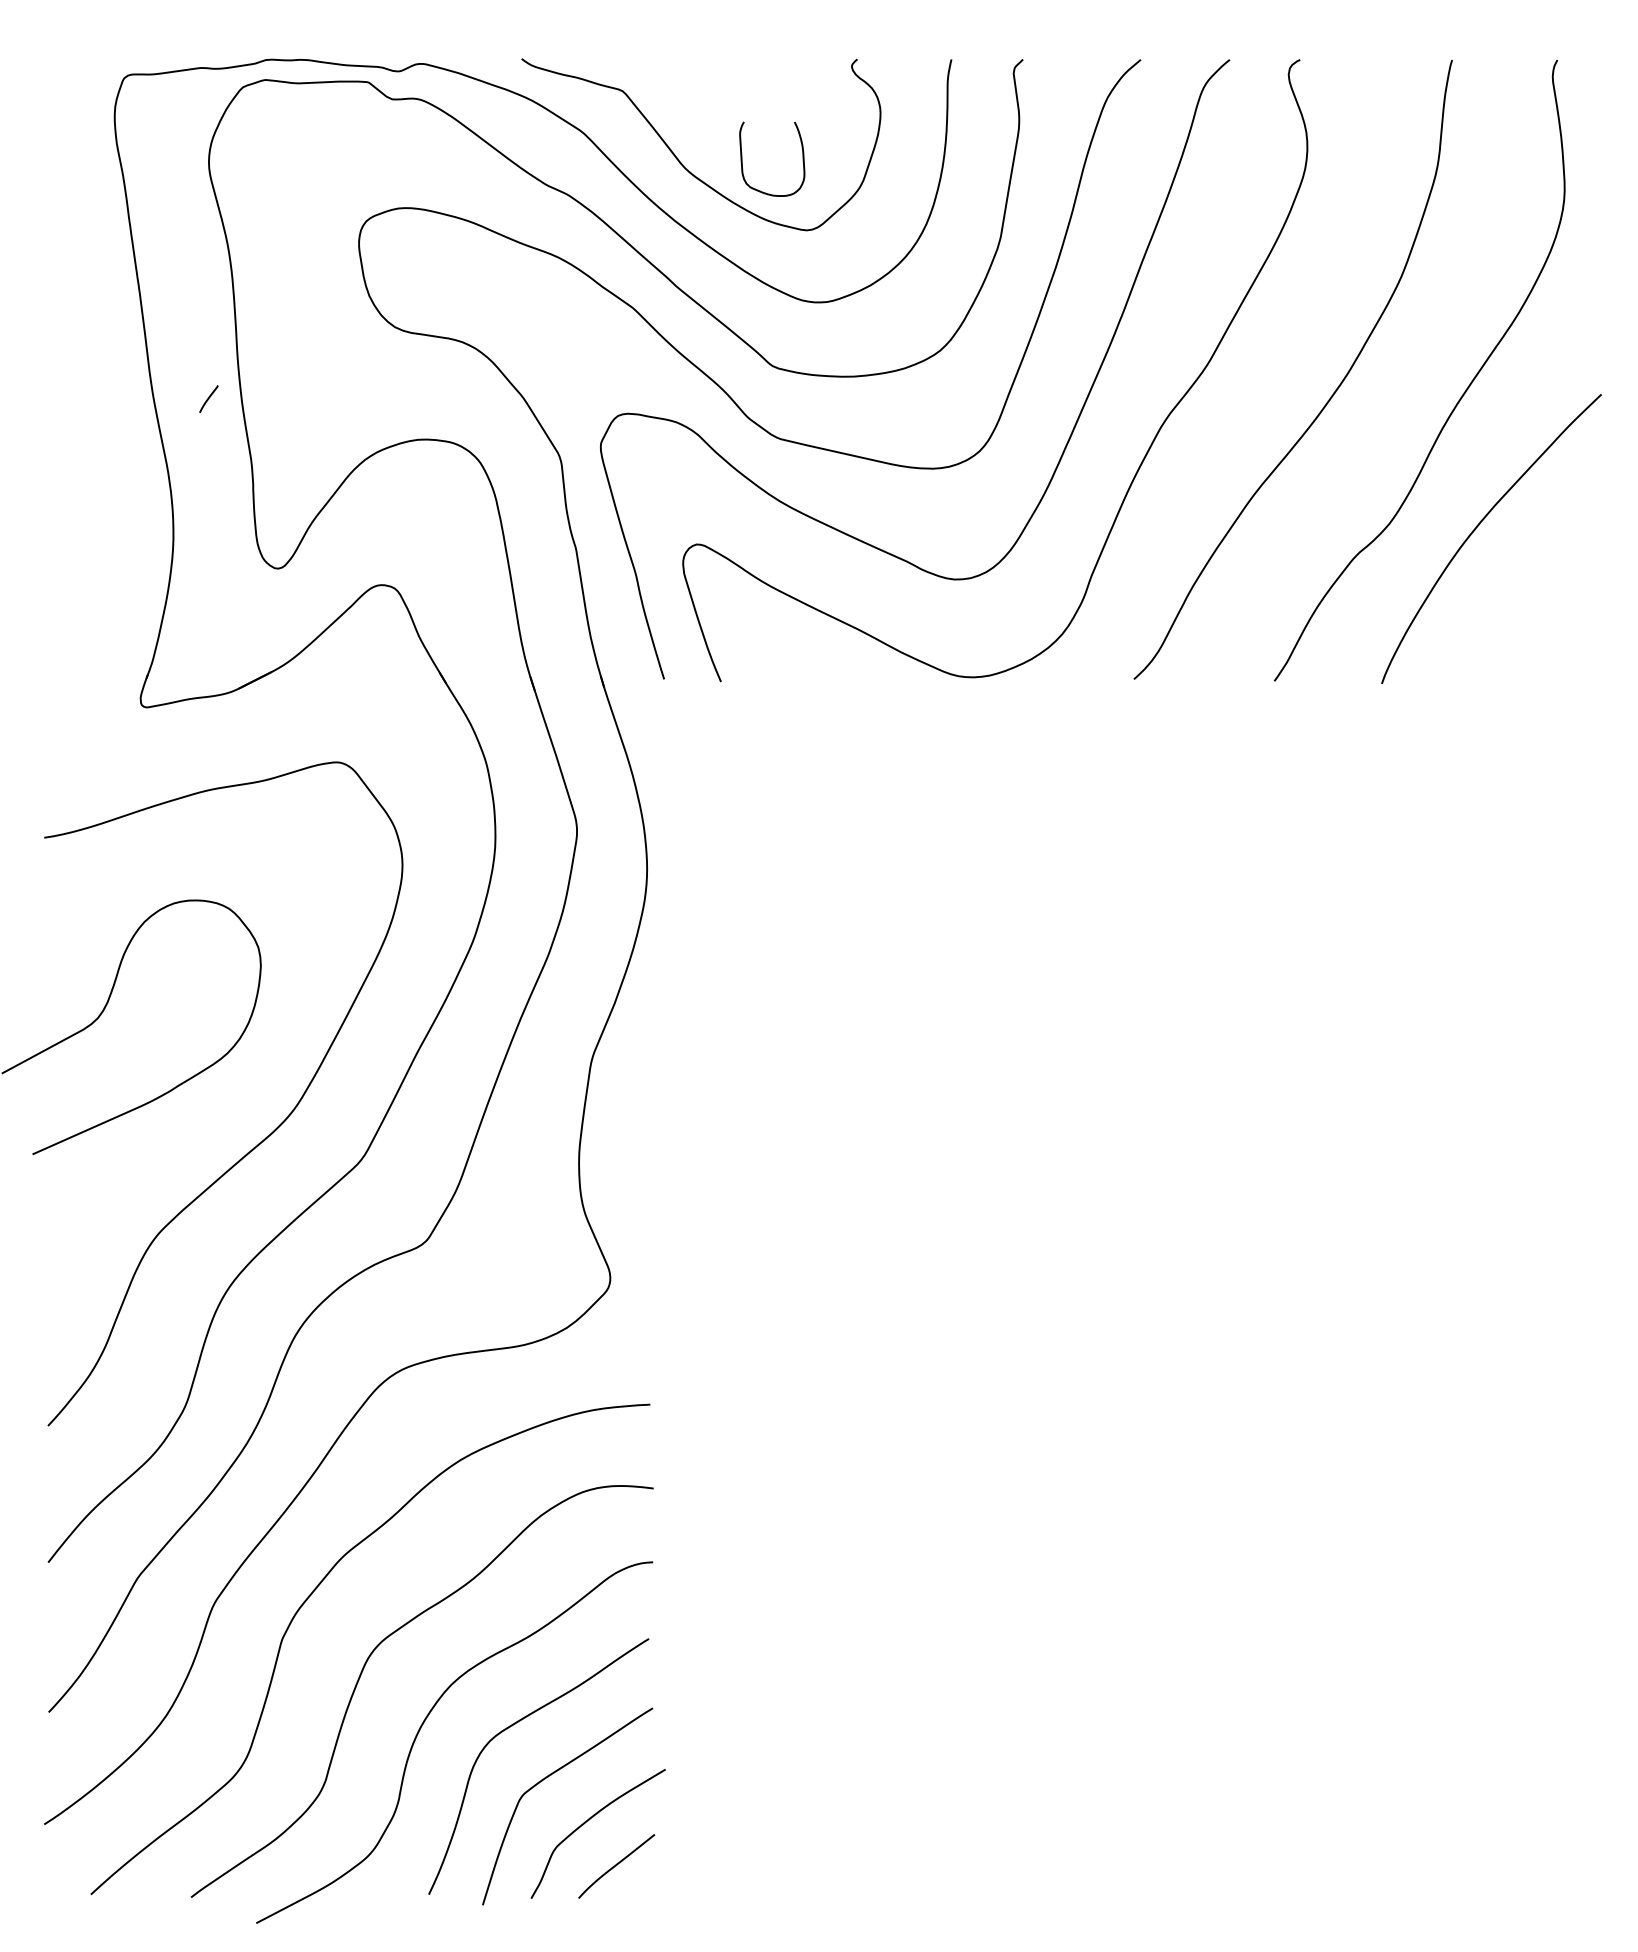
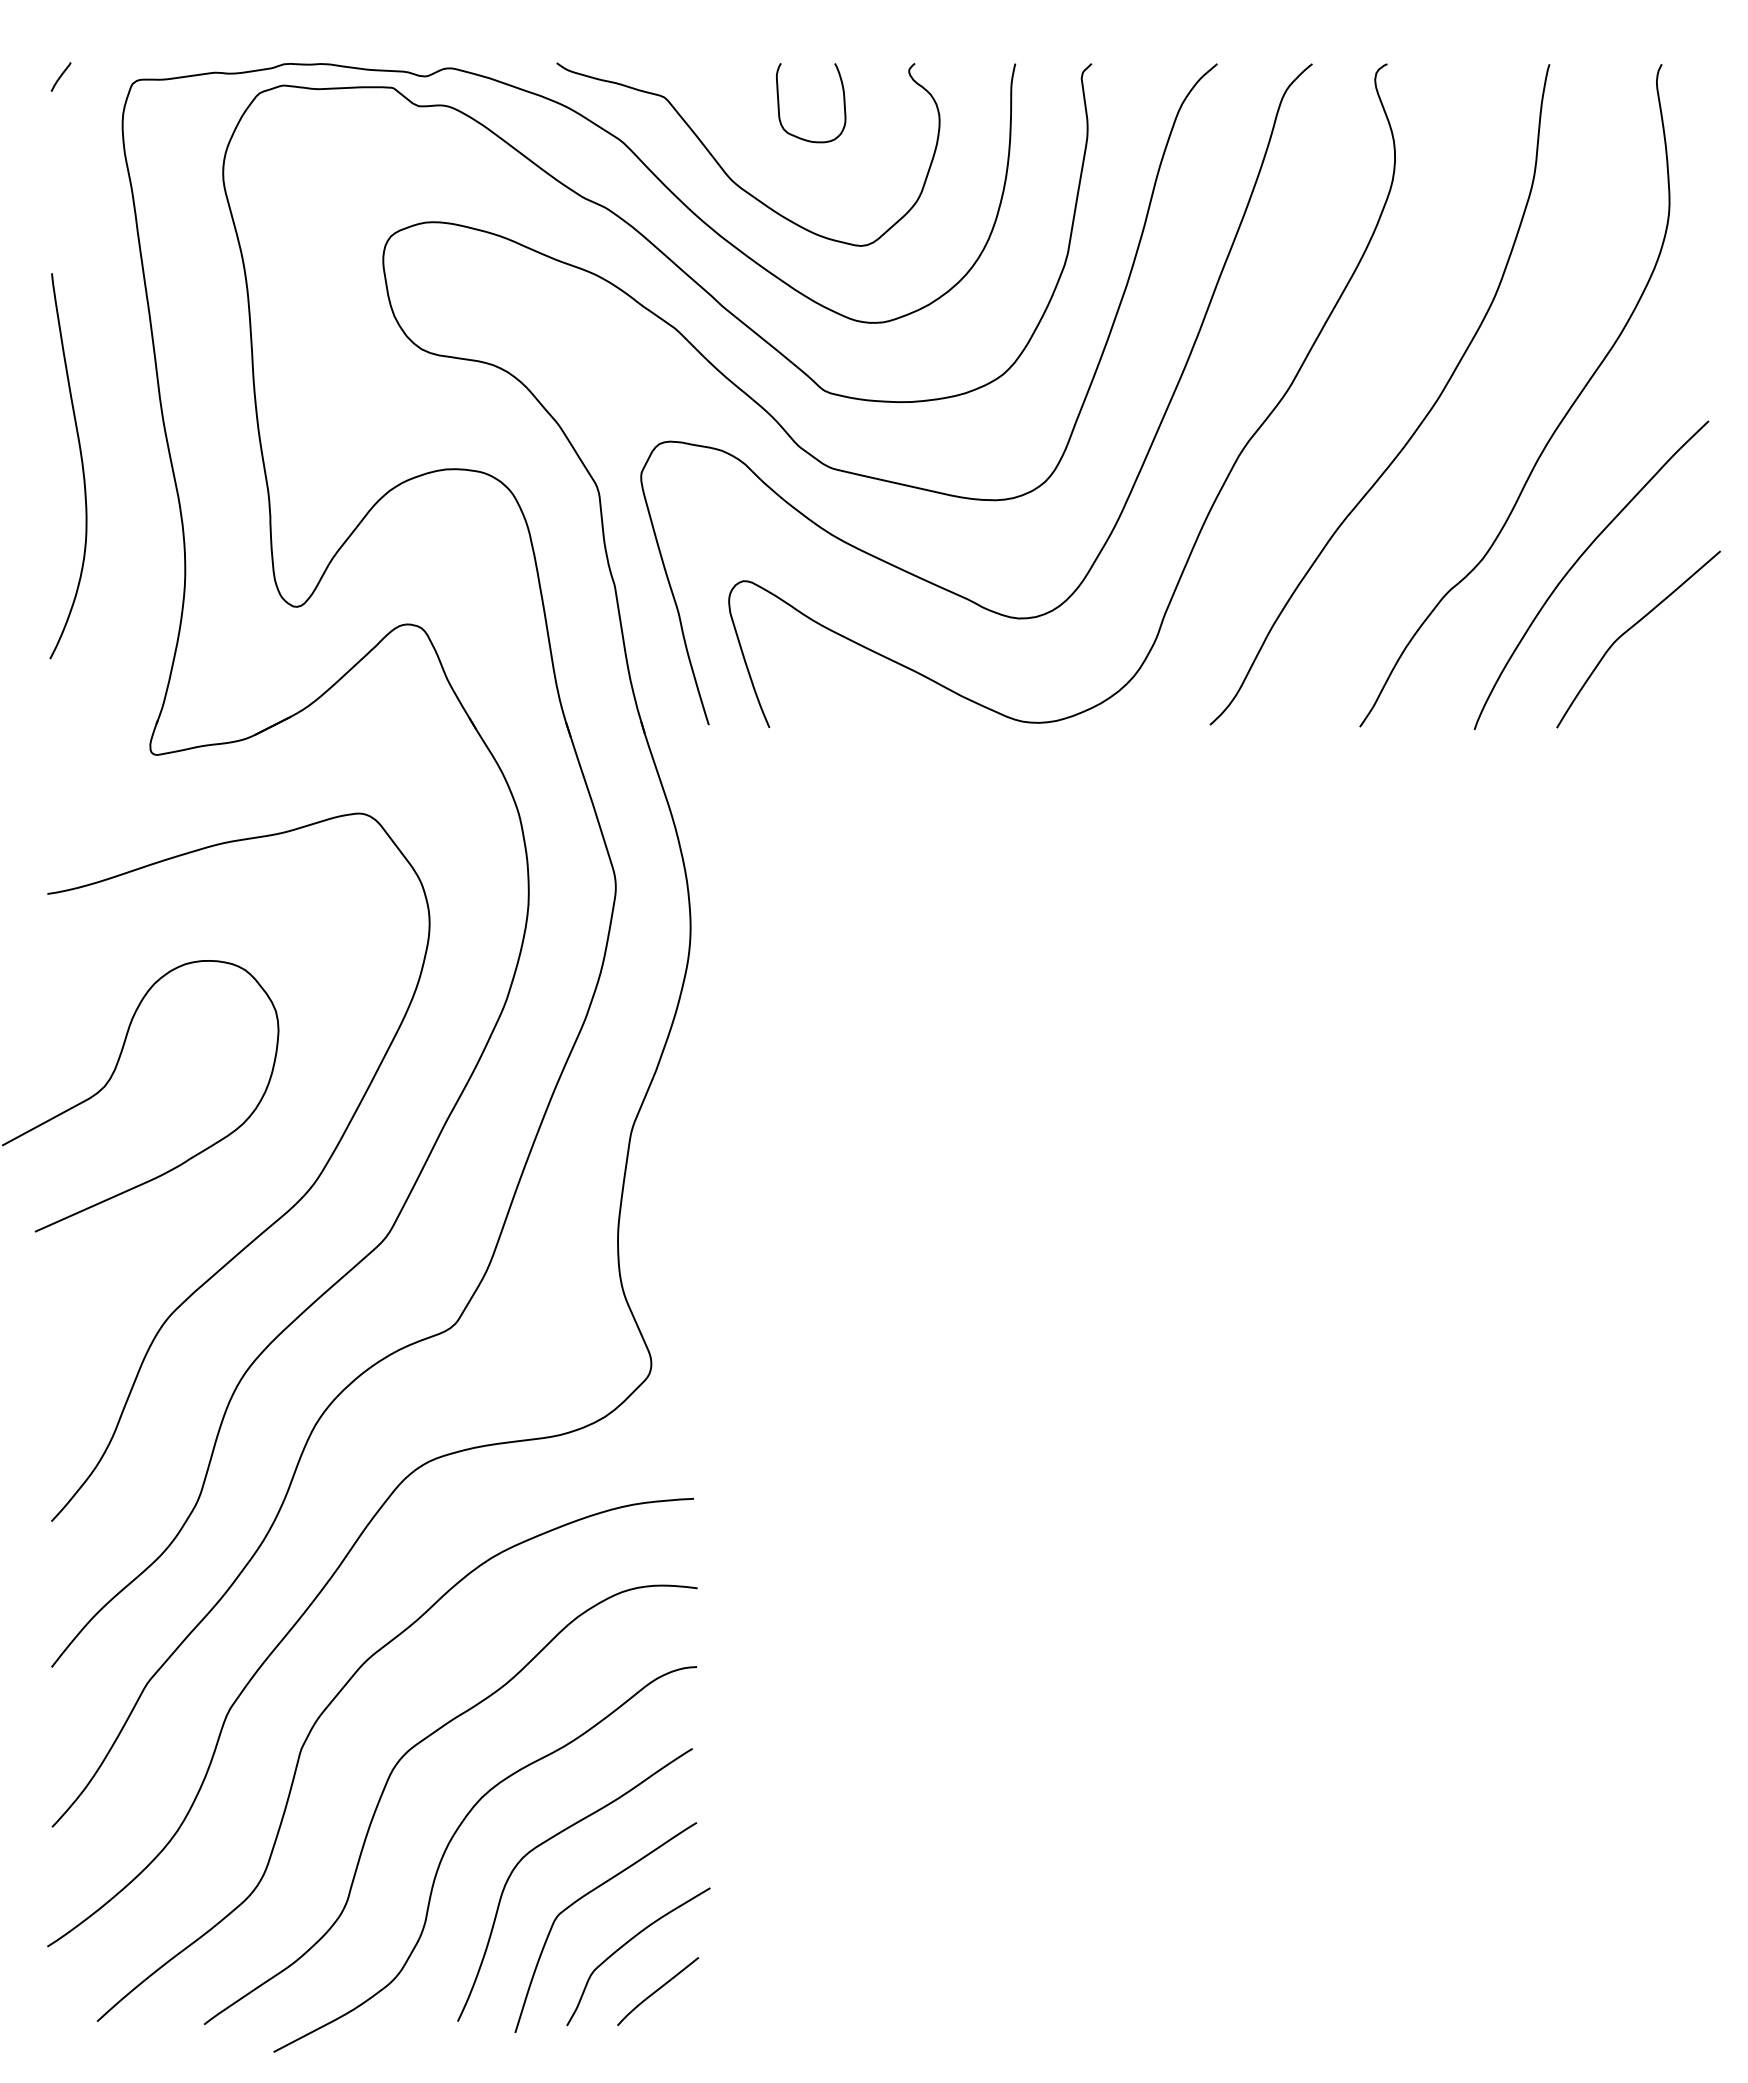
curve: (742, 159) -> (779, 103), moved
line: (208, 398) -> (60, 76), moved
curve: (76, 436) -> (81, 465), added
curve: (1527, 590) -> (1629, 630), added

